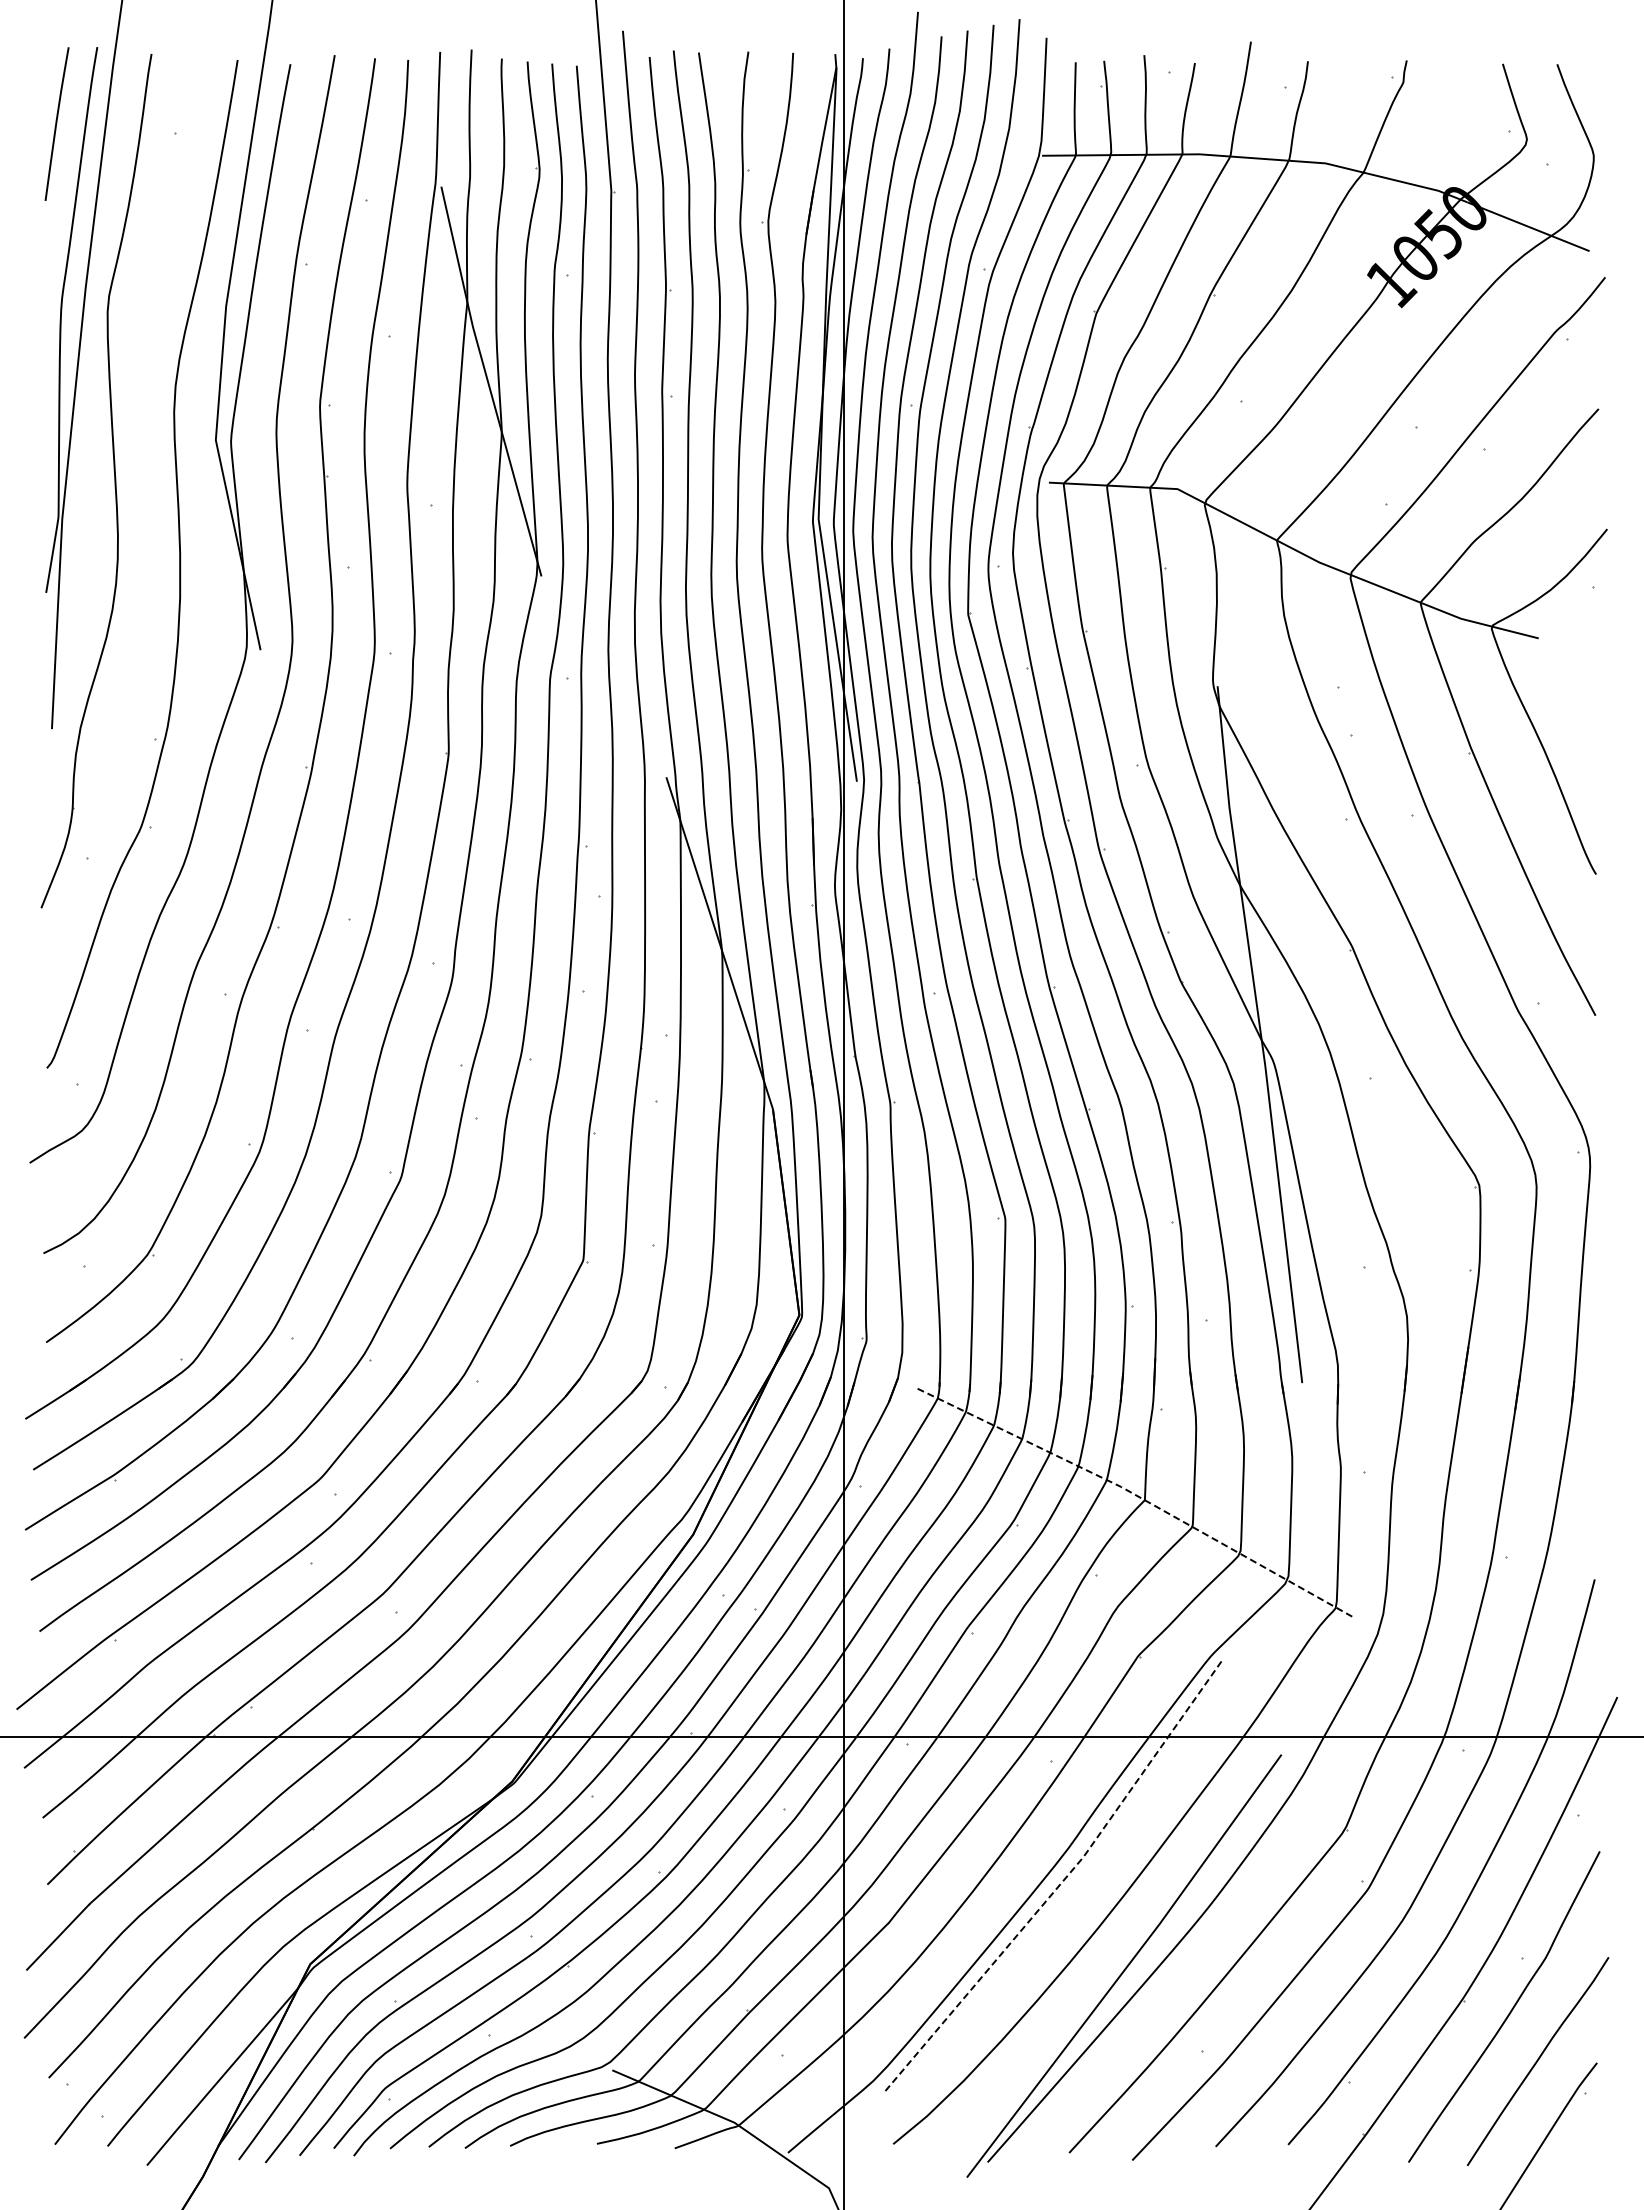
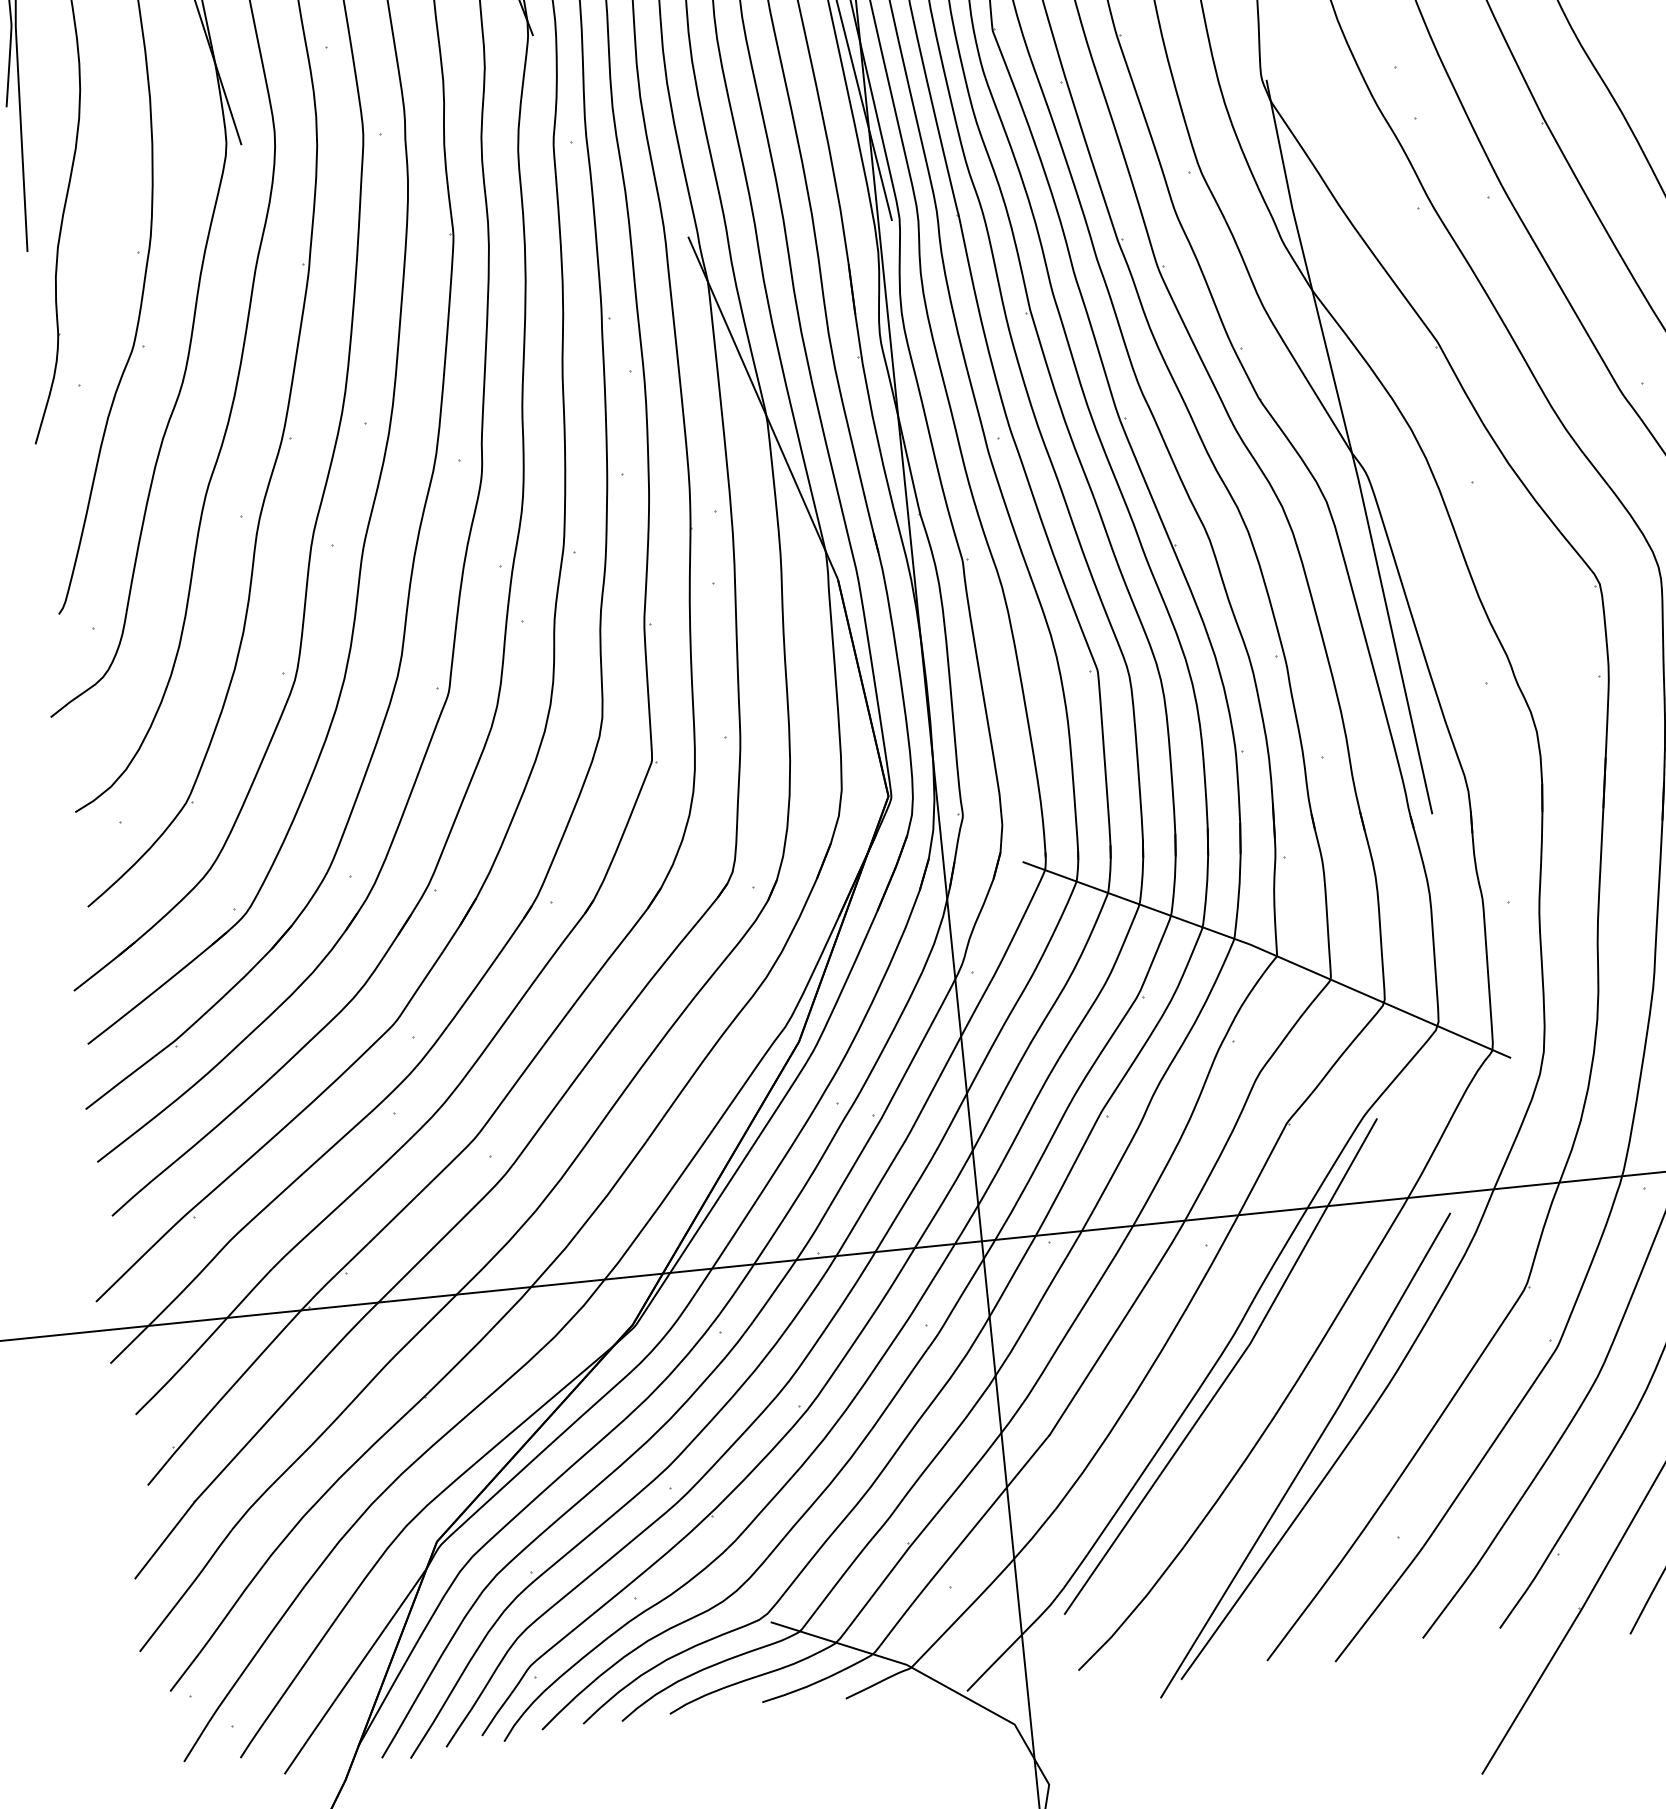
line: (1137, 1496) -> (1268, 953), dashed -> solid
line: (1062, 1881) -> (1230, 1371), dashed -> solid

